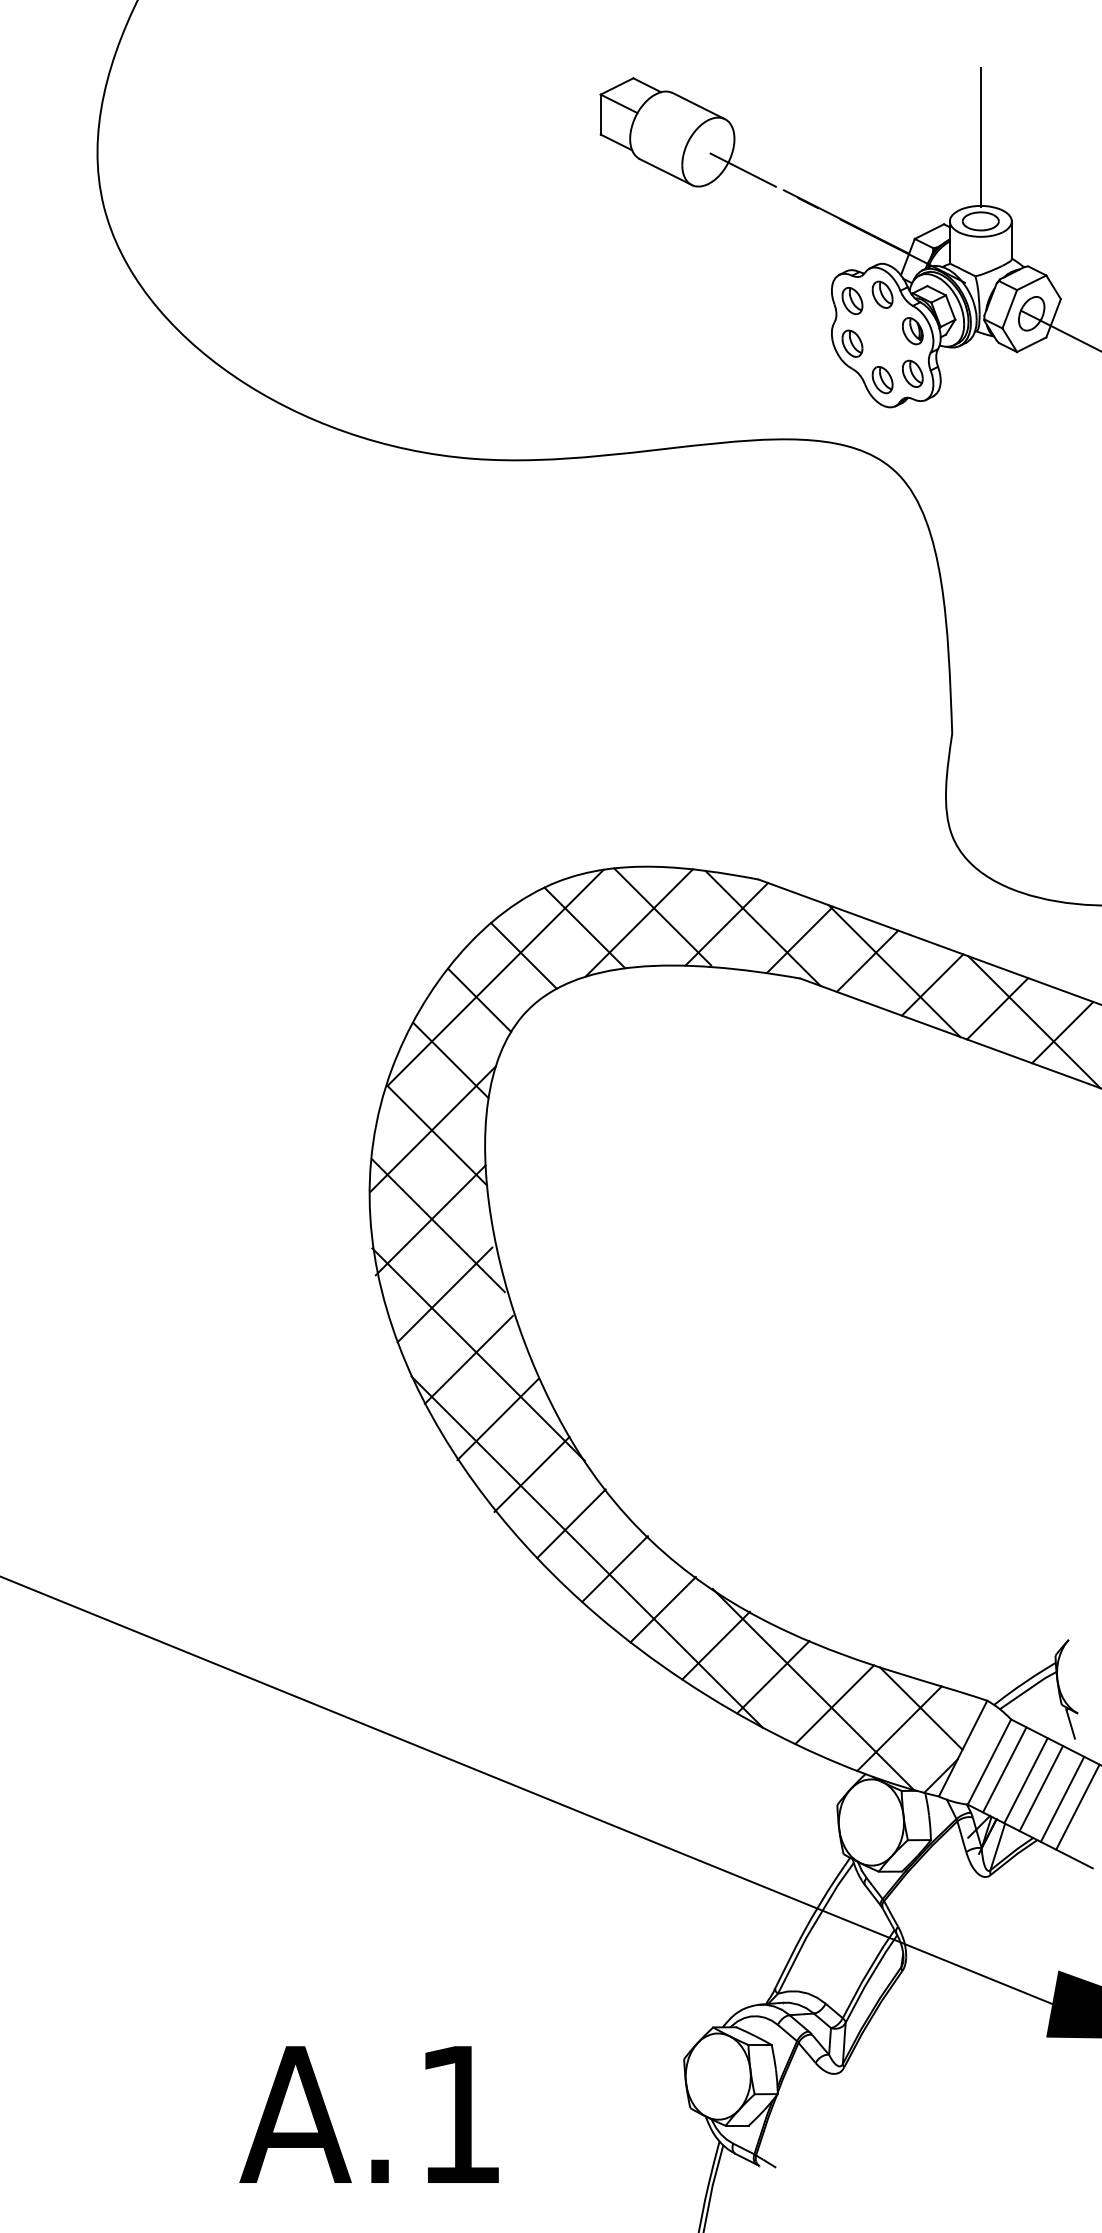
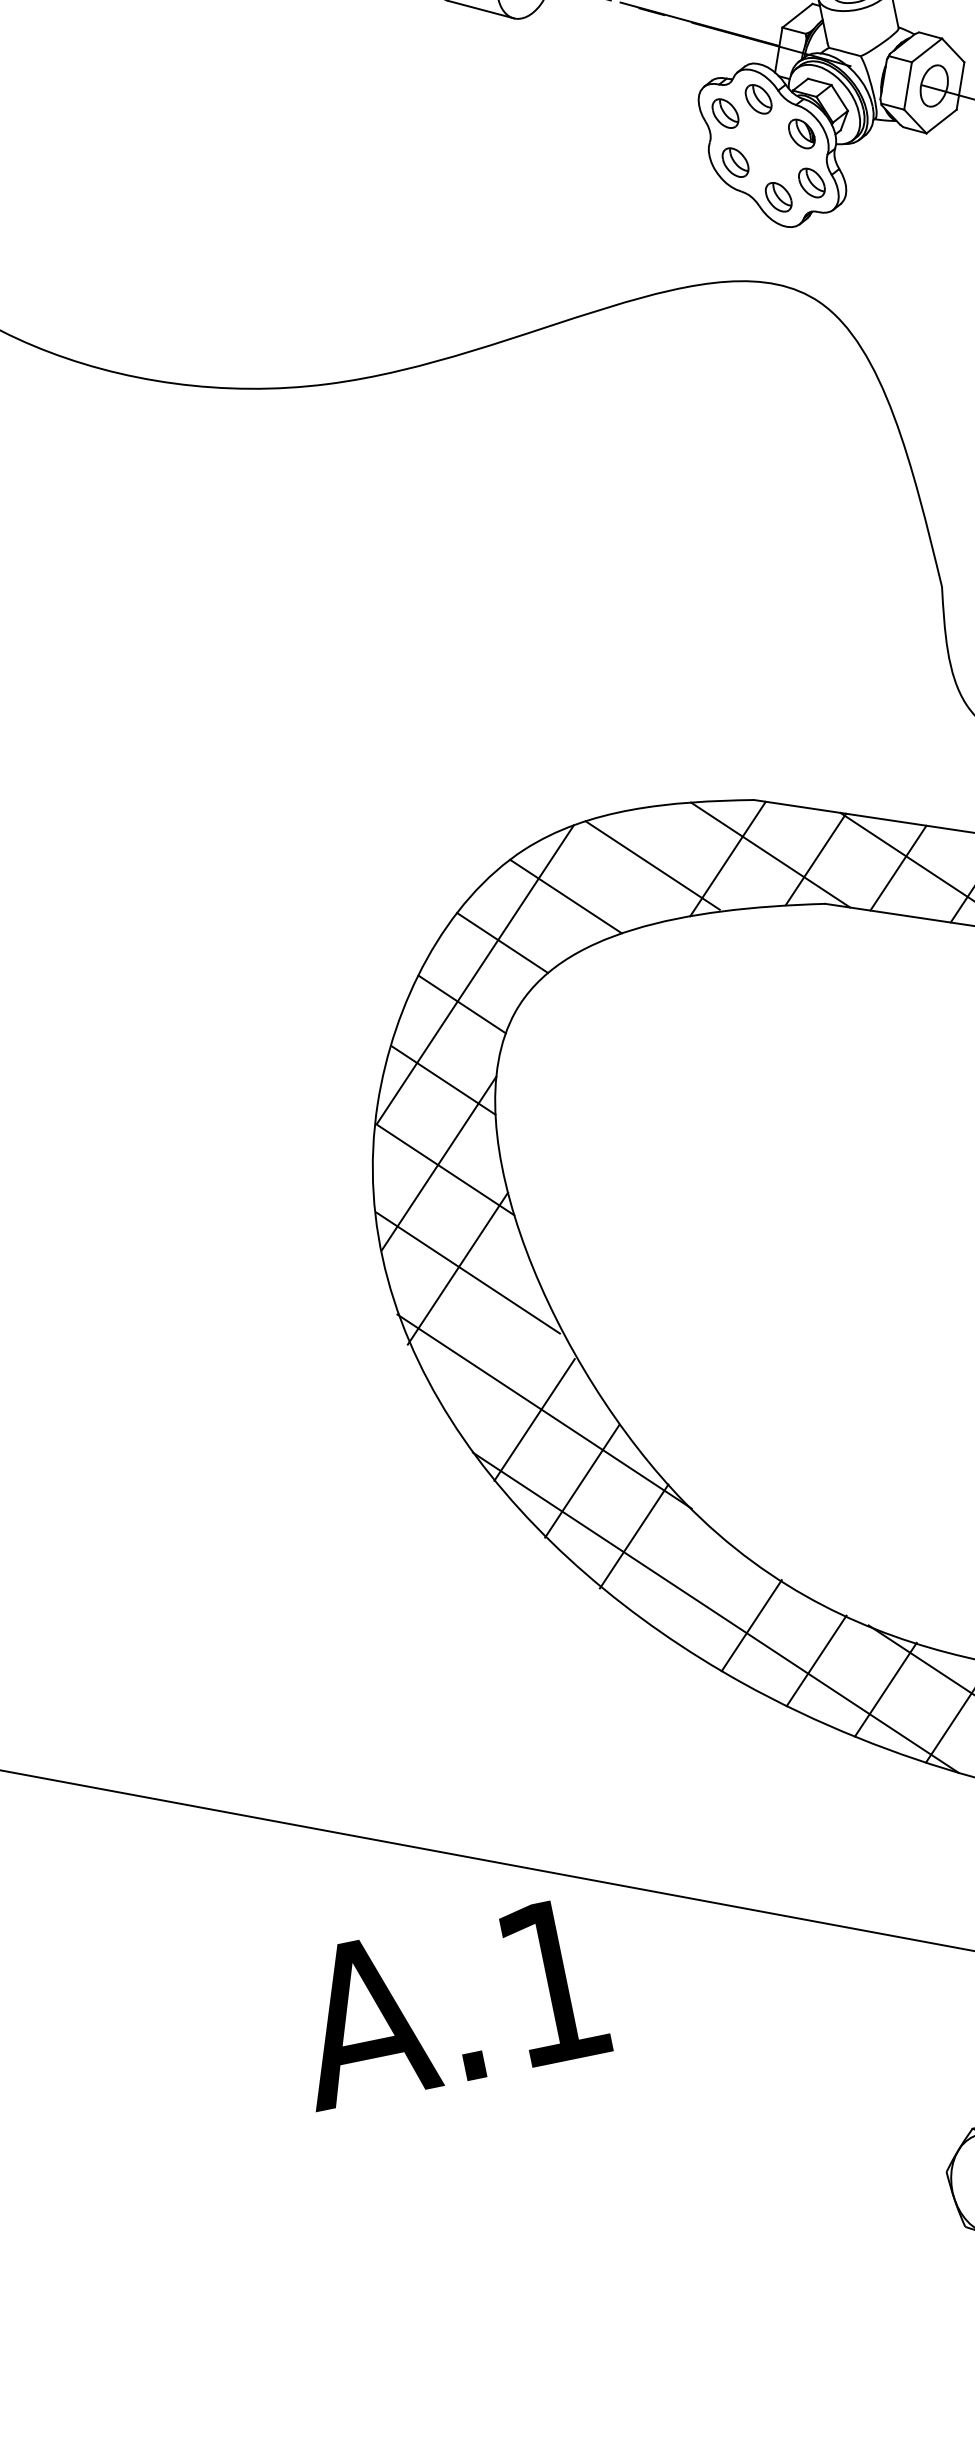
line: (638, 922) -> (626, 877), removed
line: (444, 1294) -> (491, 1350), removed
line: (571, 1523) -> (691, 1583), removed
text: (368, 2114) -> (448, 2003), moved

